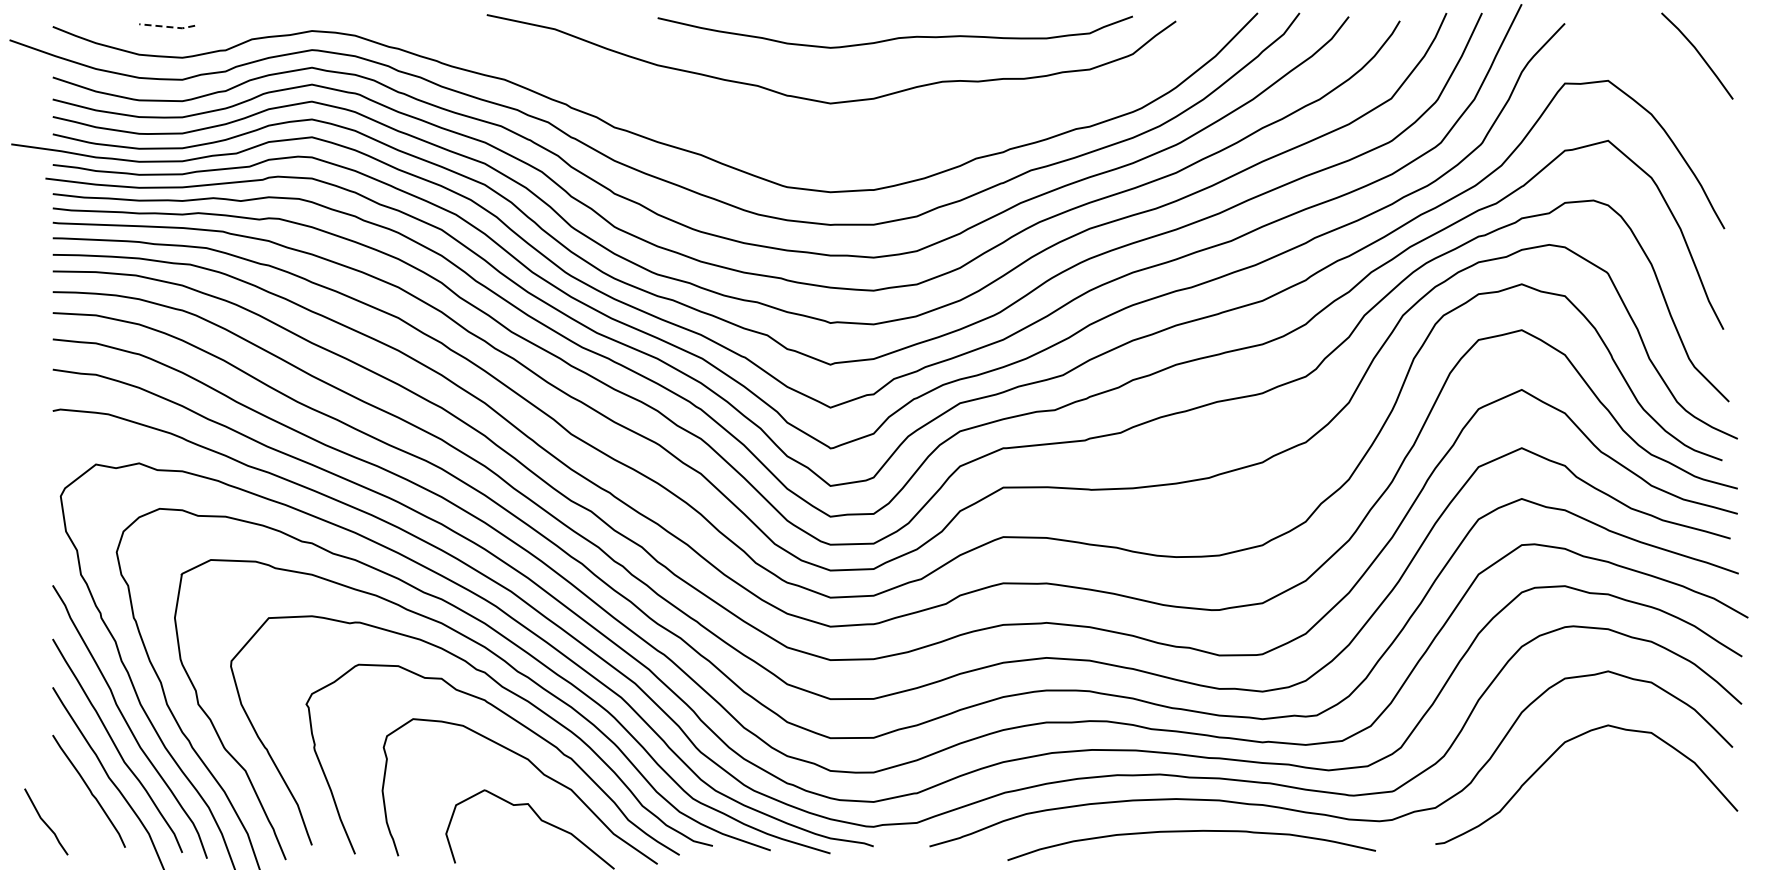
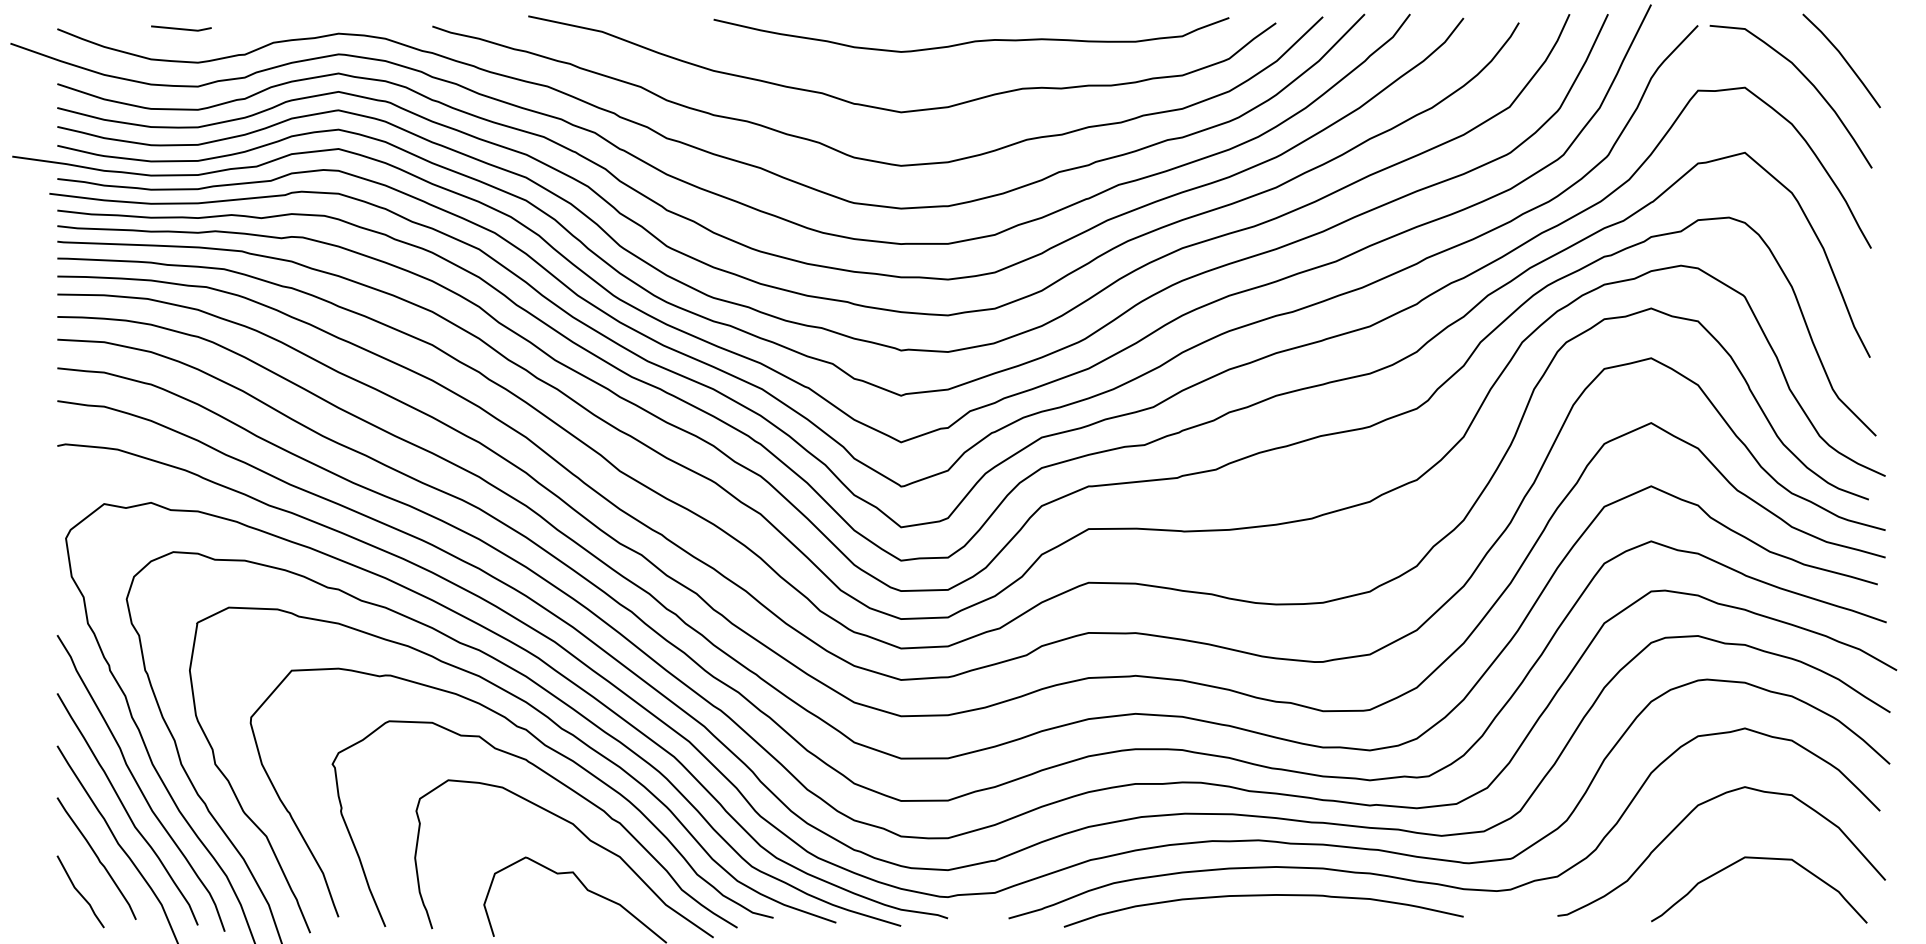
line: (167, 26) -> (181, 28), dashed -> solid
curve: (1665, 74) -> (1807, 80), added
curve: (795, 145) -> (863, 157), added
curve: (1628, 792) -> (1766, 859), added
line: (45, 821) -> (79, 891), moved
curve: (1188, 832) -> (1260, 896), moved

